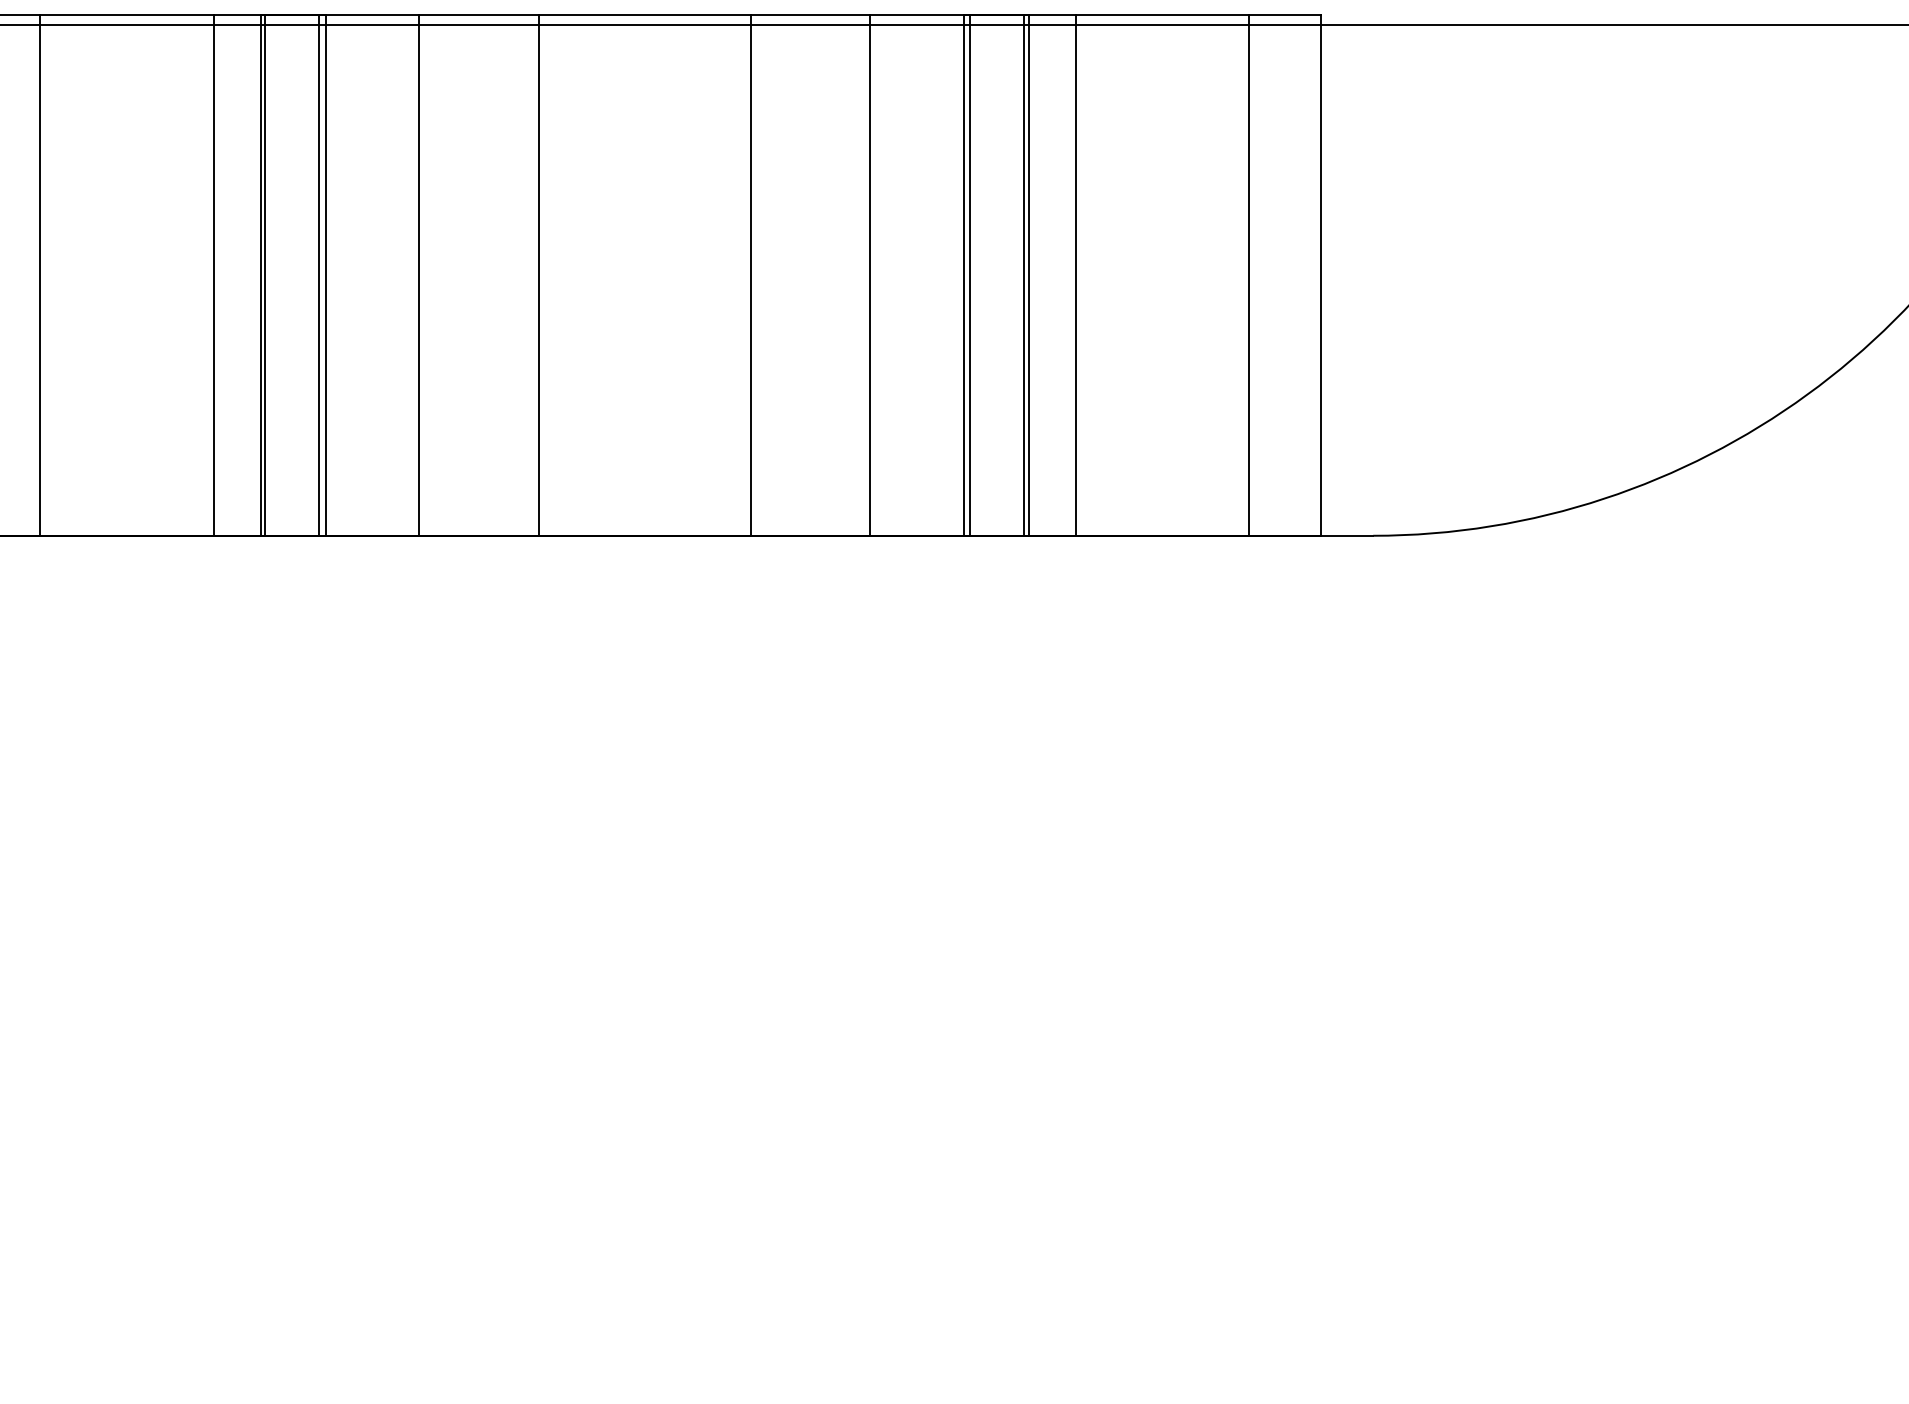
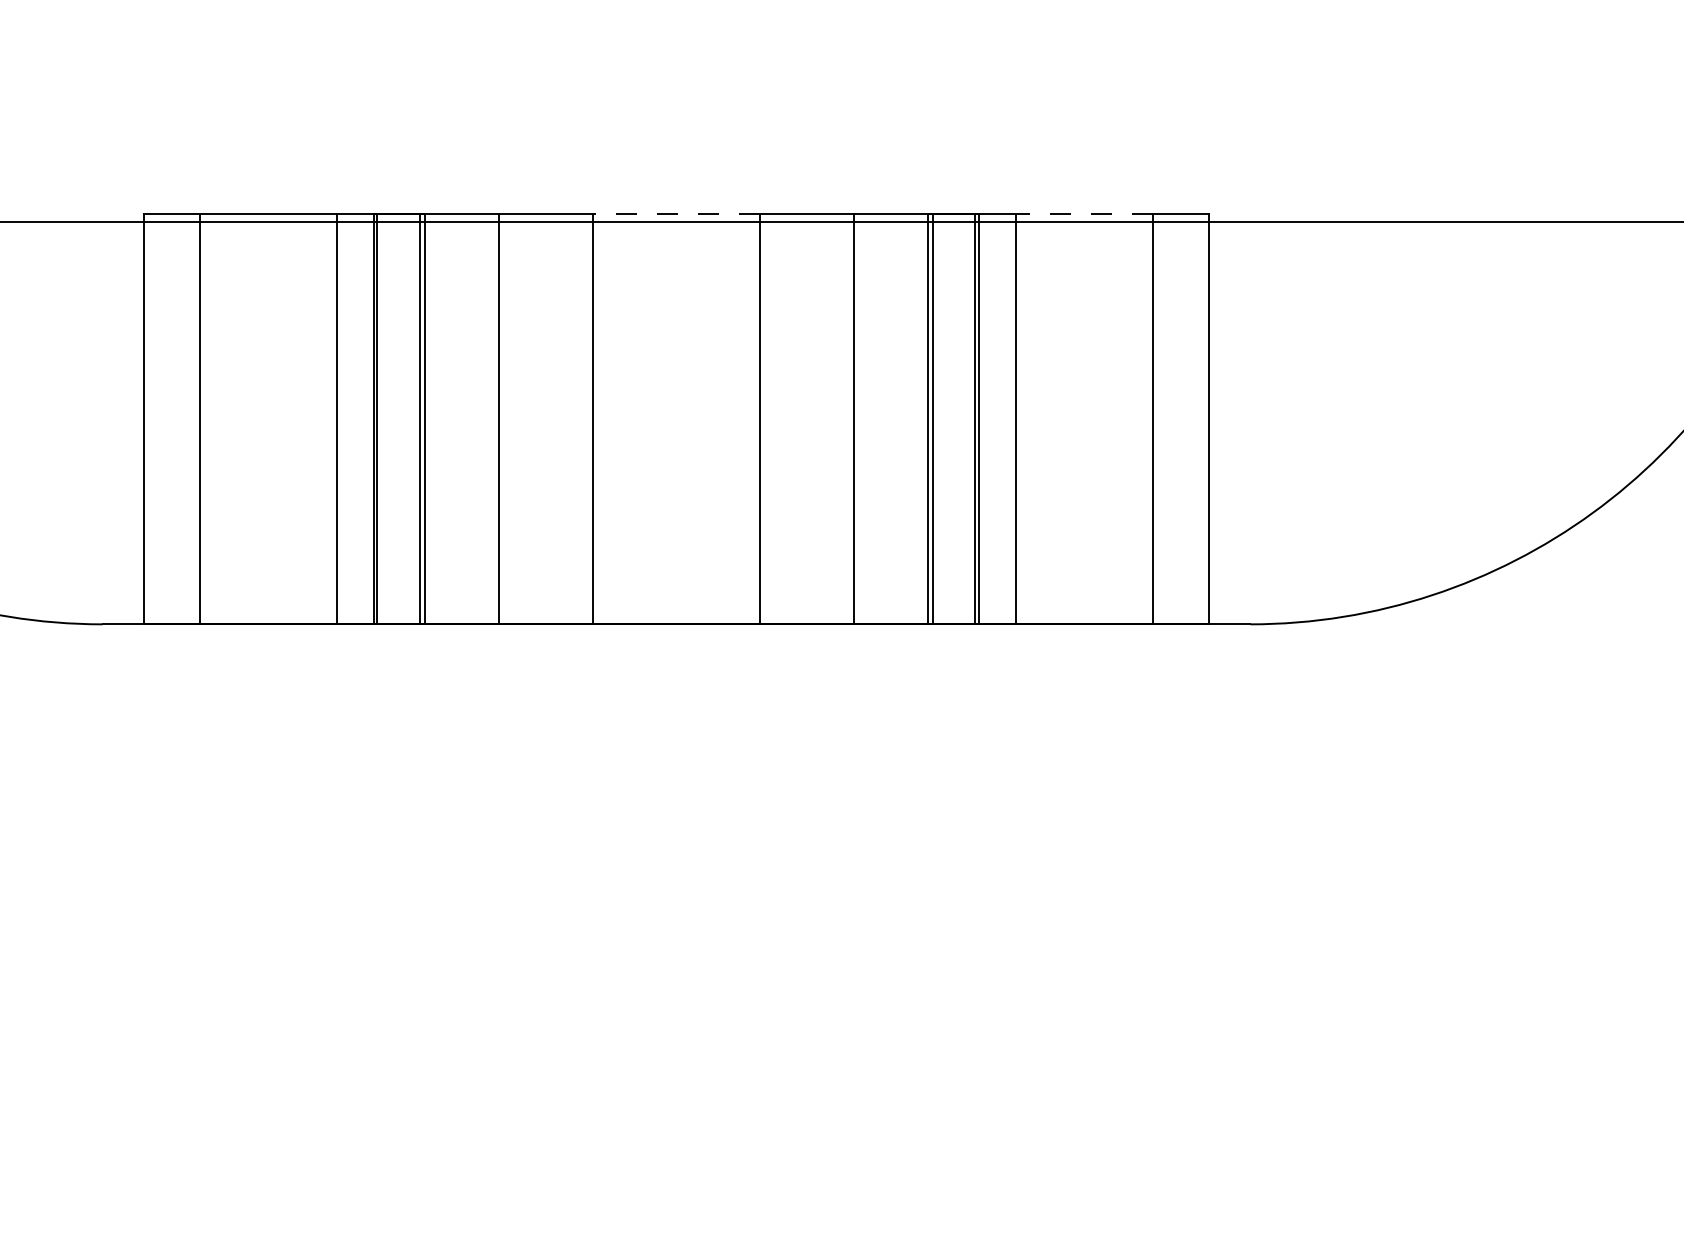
line: (643, 15) -> (675, 214), solid -> dashed
line: (1162, 15) -> (1084, 214), solid -> dashed

